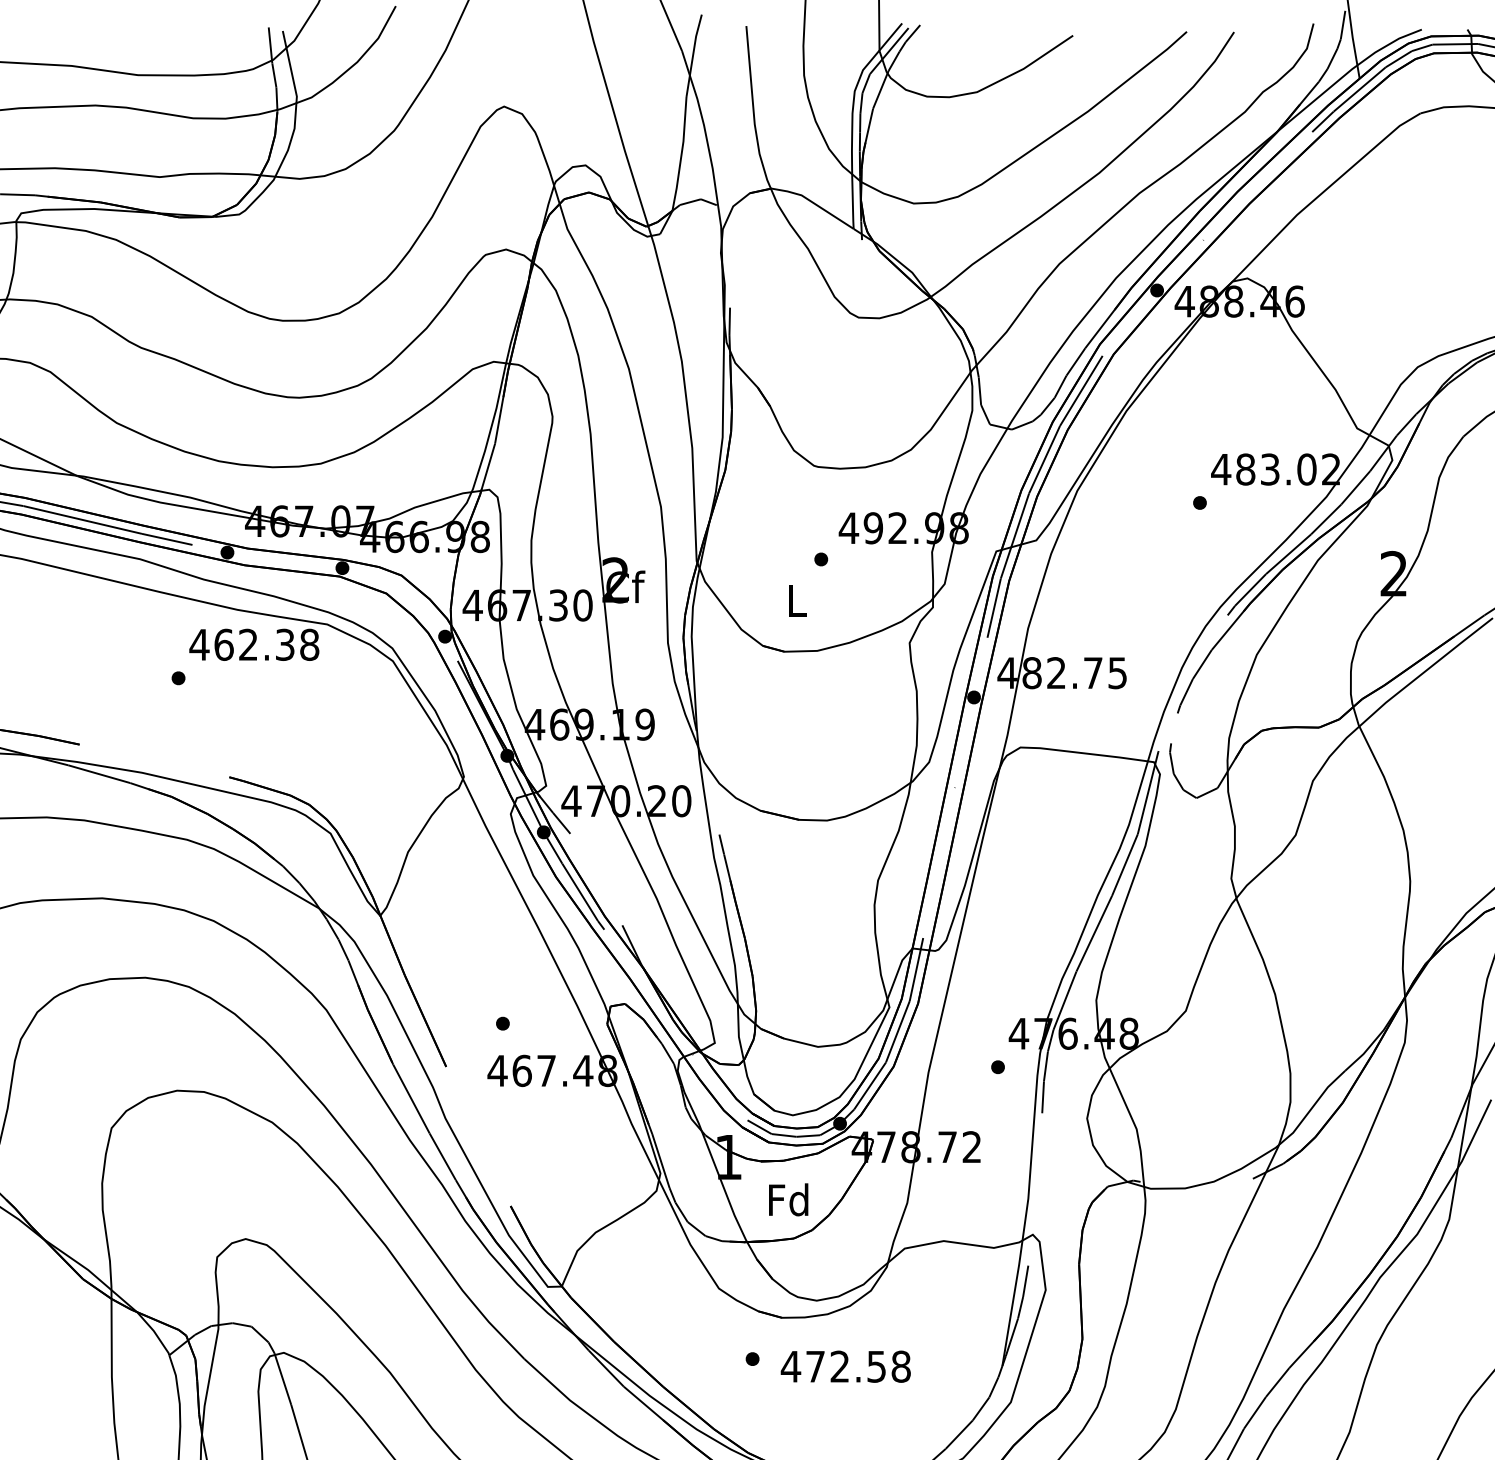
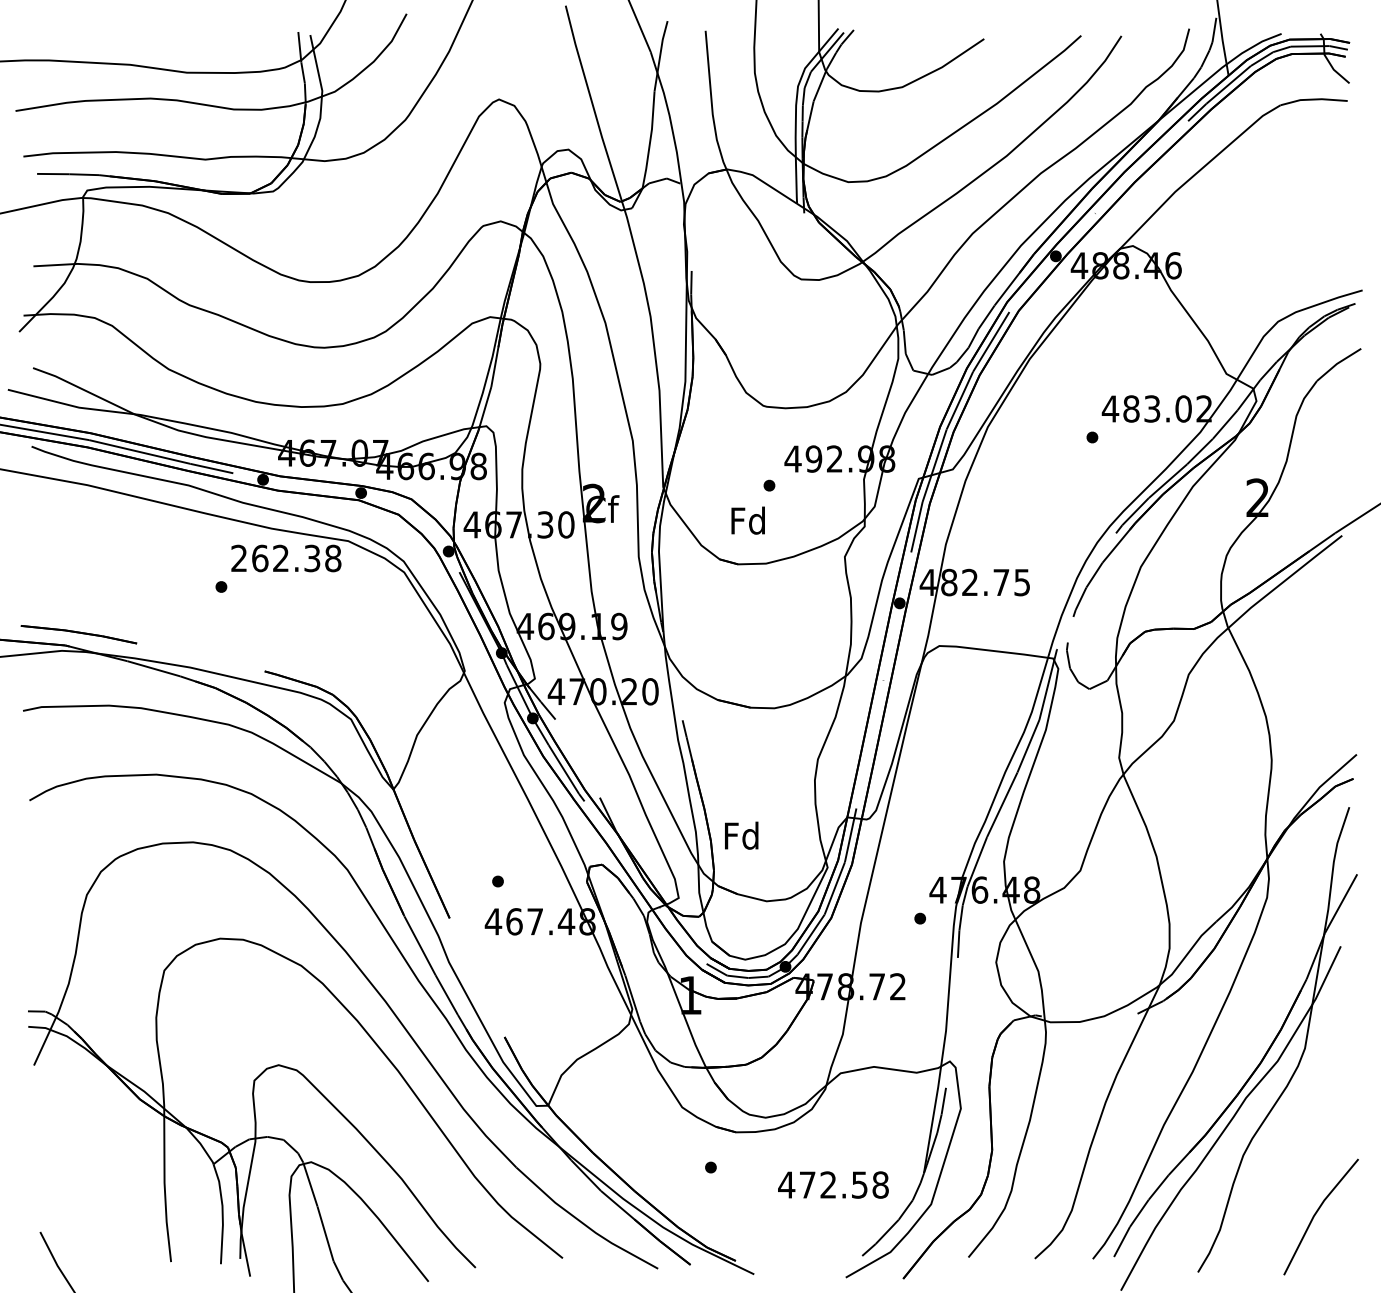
text: (795, 600) -> (747, 520), L -> Fd
text: (198, 643) -> (238, 557), 462.38 -> 262.38
text: (788, 1199) -> (741, 835), moved
text: (845, 1366) -> (833, 1184), moved

